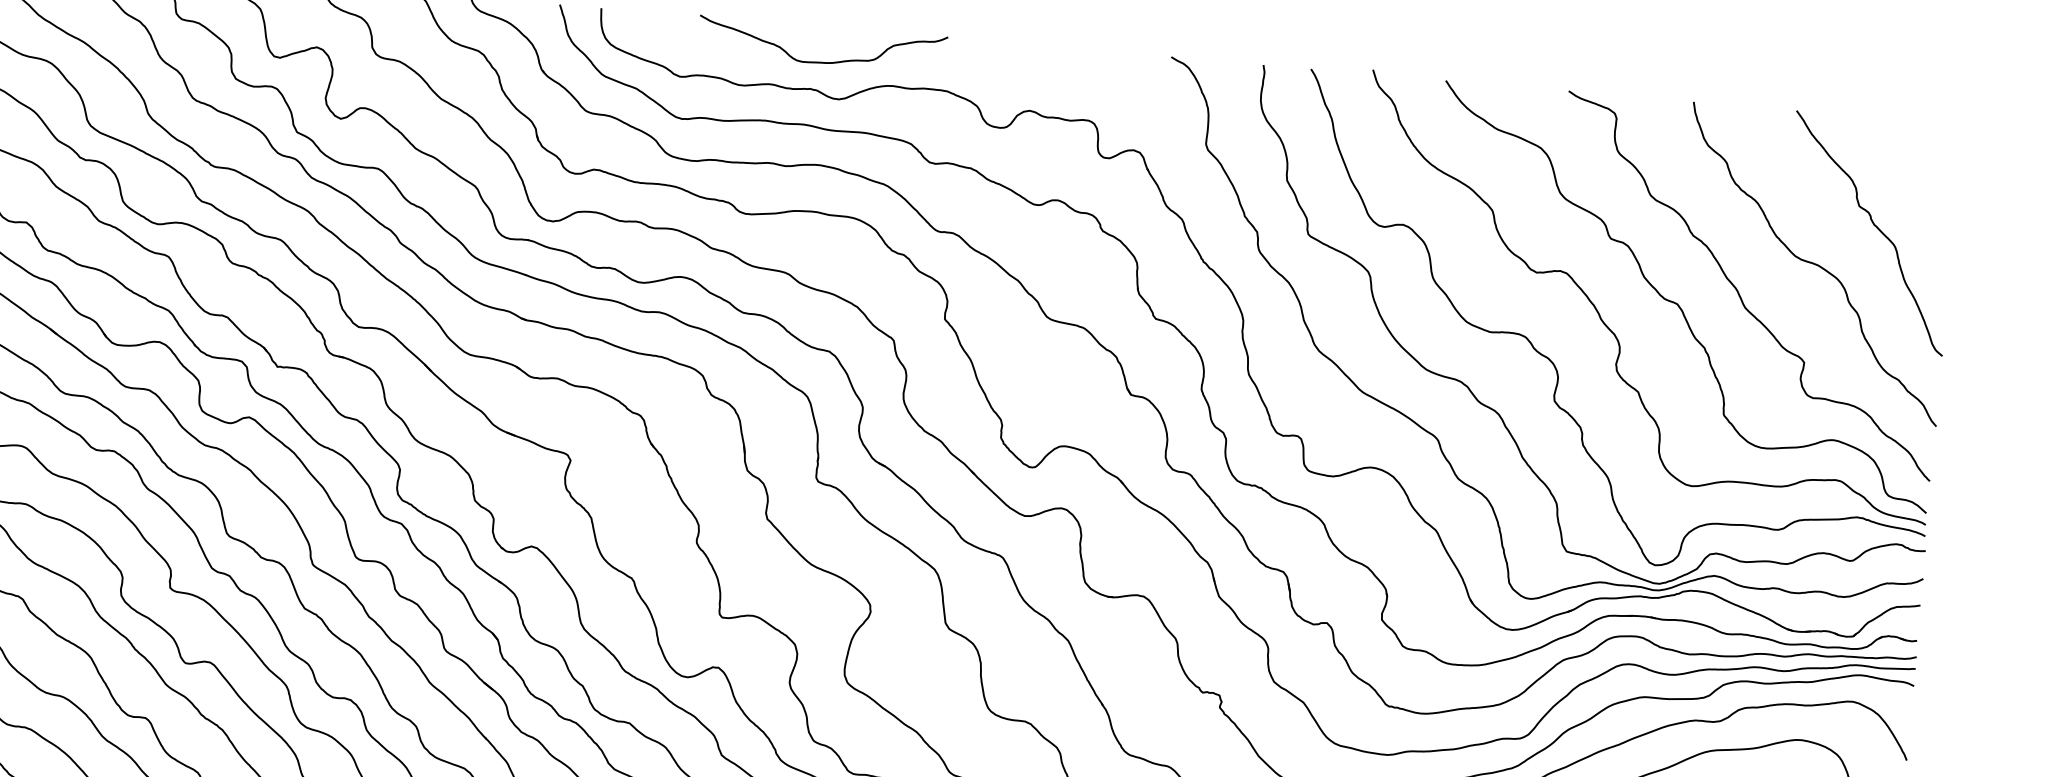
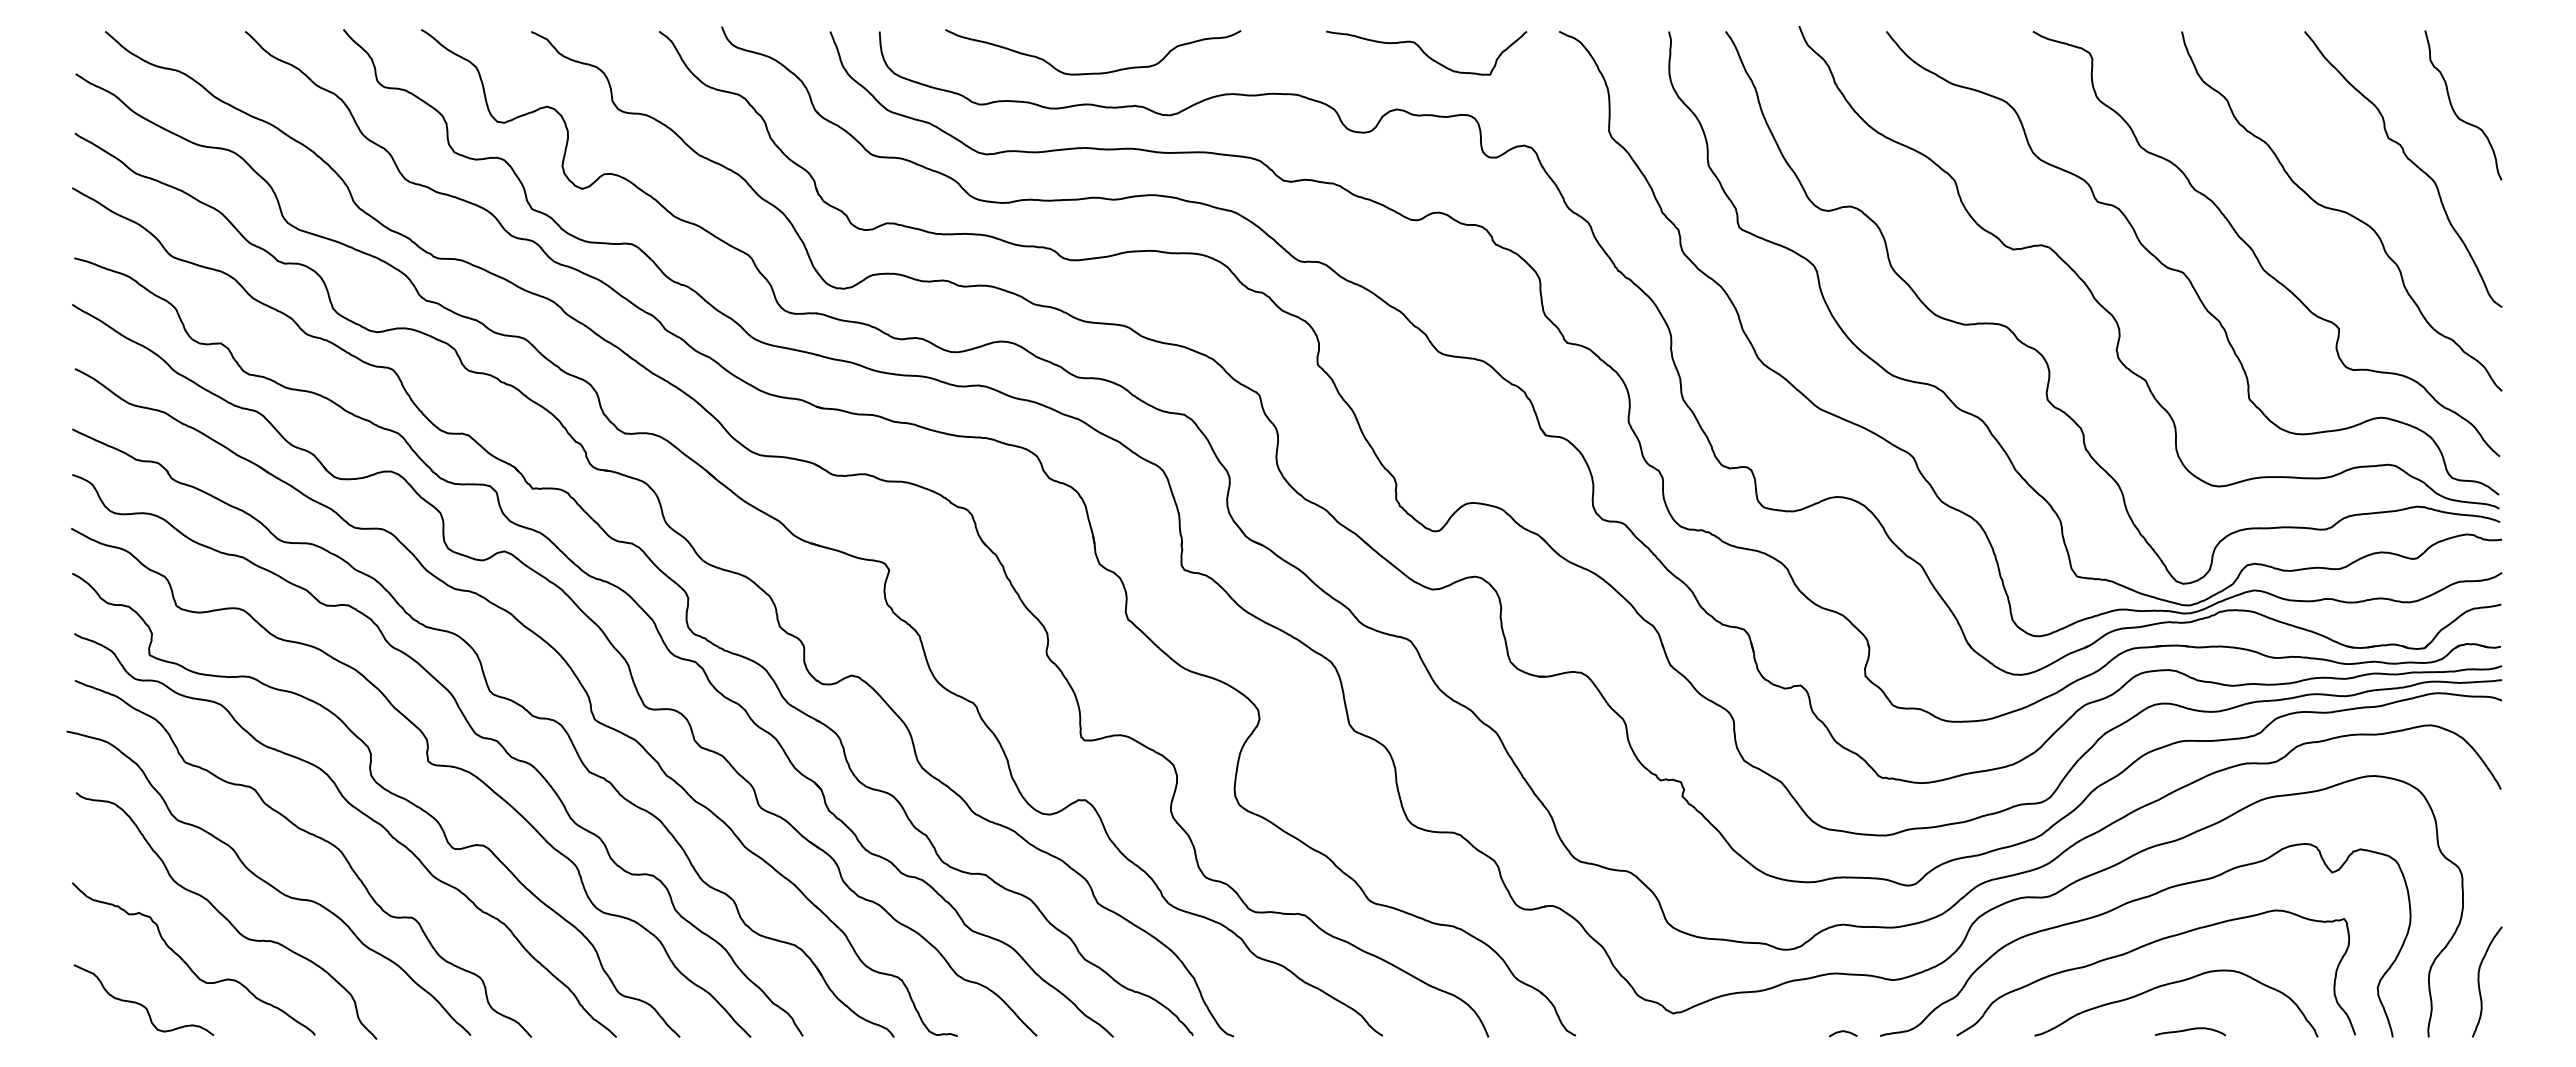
curve: (821, 61) -> (1093, 72), moved
curve: (1057, 65) -> (1425, 52), added
curve: (1916, 186) -> (2454, 109), added

